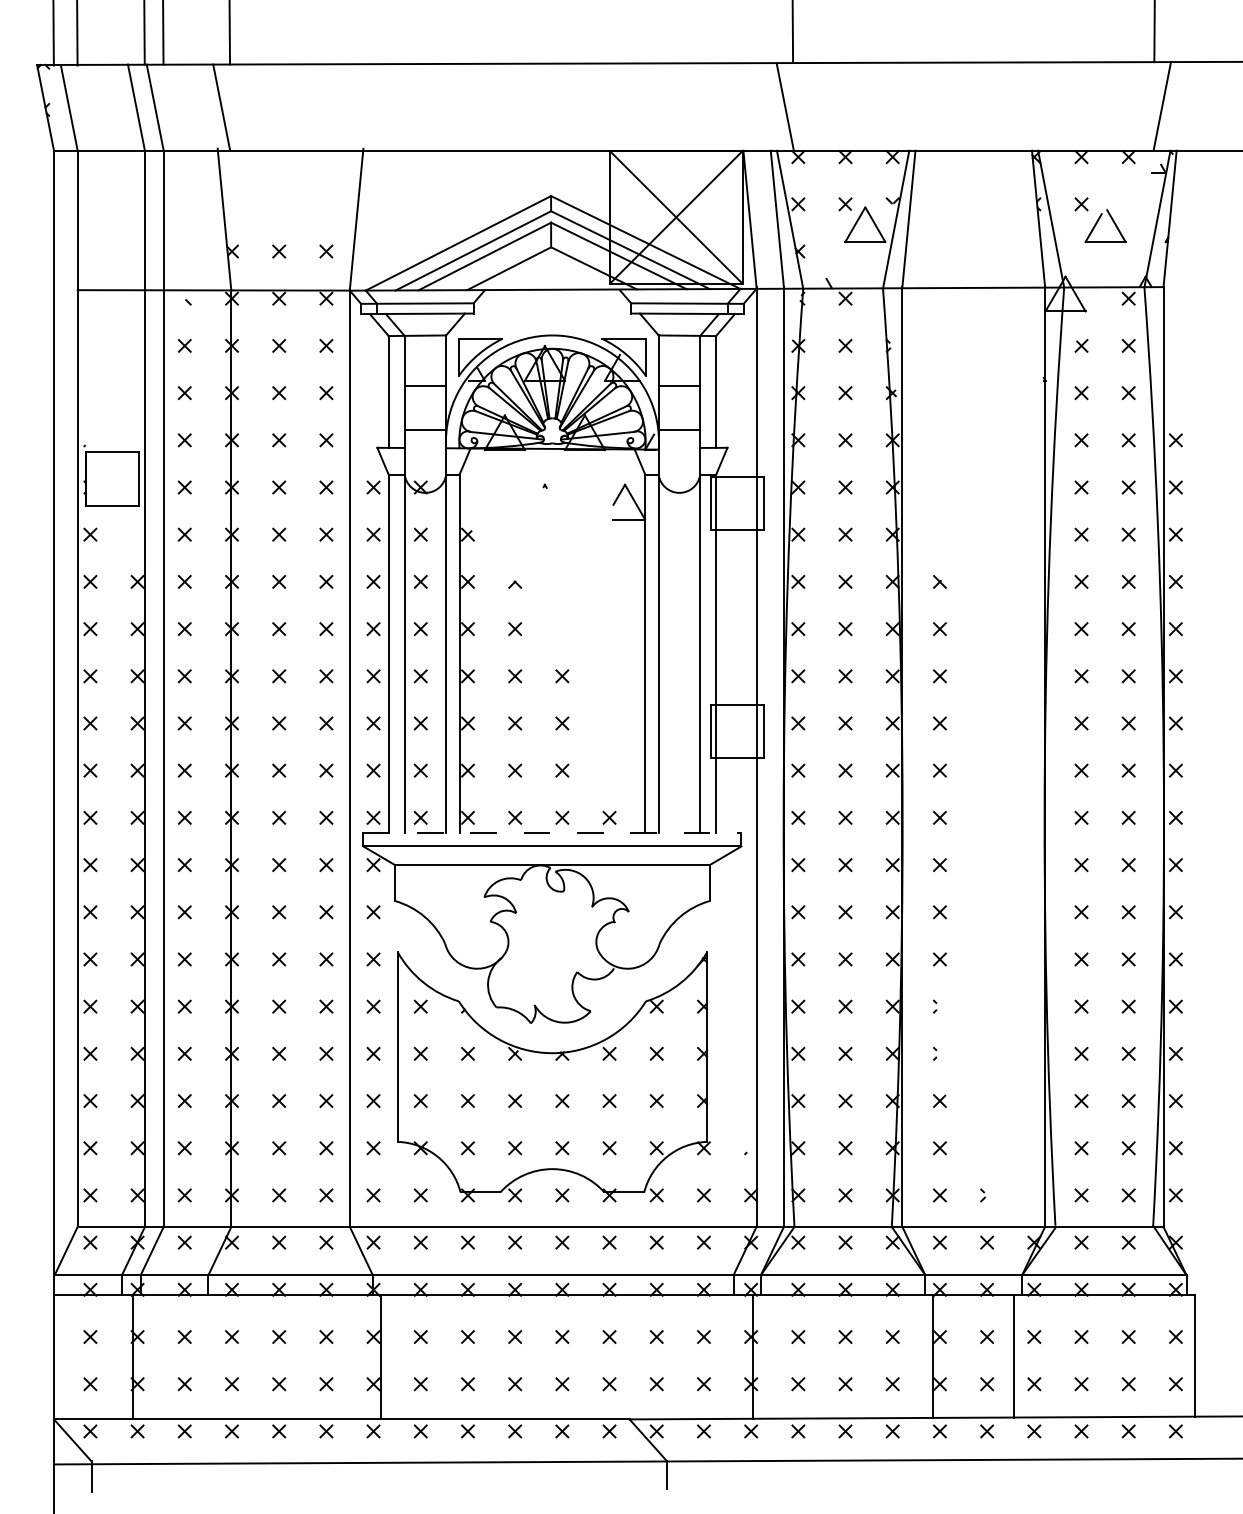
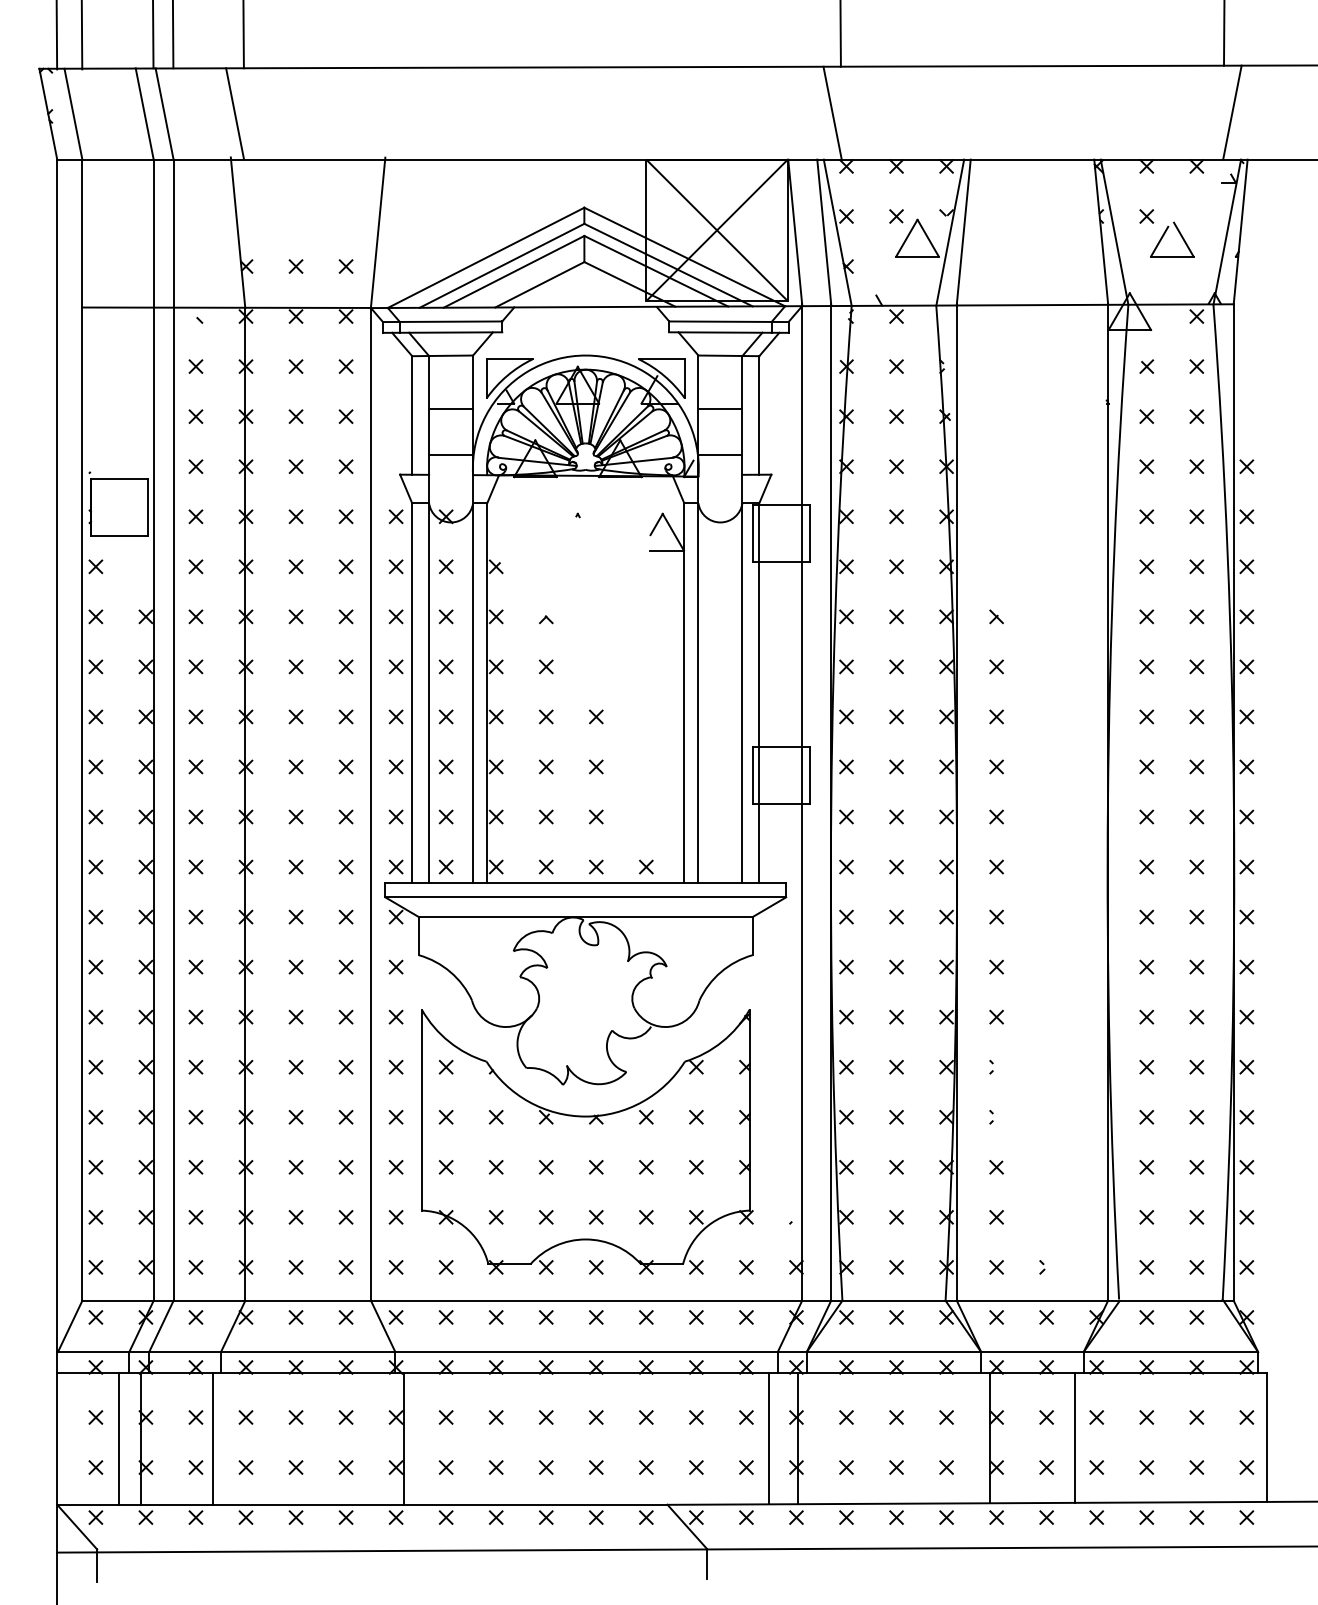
line: (552, 833) -> (585, 883), dashed -> solid
line: (725, 1356) -> (769, 1438), added
line: (112, 1357) -> (119, 1439), added
line: (200, 1357) -> (212, 1439), added

